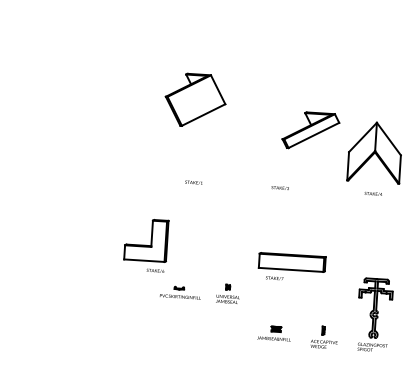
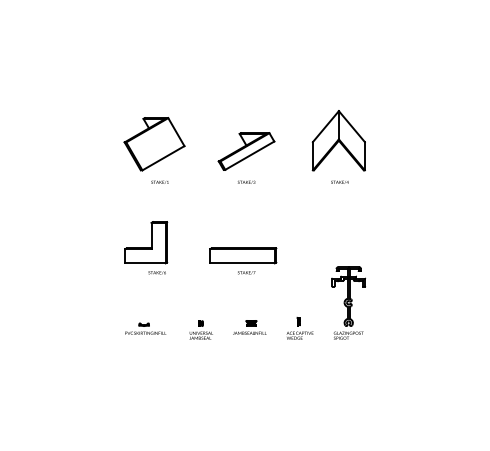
part: (195, 100) -> (154, 144), moved
part: (310, 131) -> (246, 151), moved
part: (146, 244) -> (146, 247), moved
part: (292, 262) -> (243, 255), moved
part: (180, 292) -> (145, 328), moved
part: (227, 293) -> (200, 329), moved

